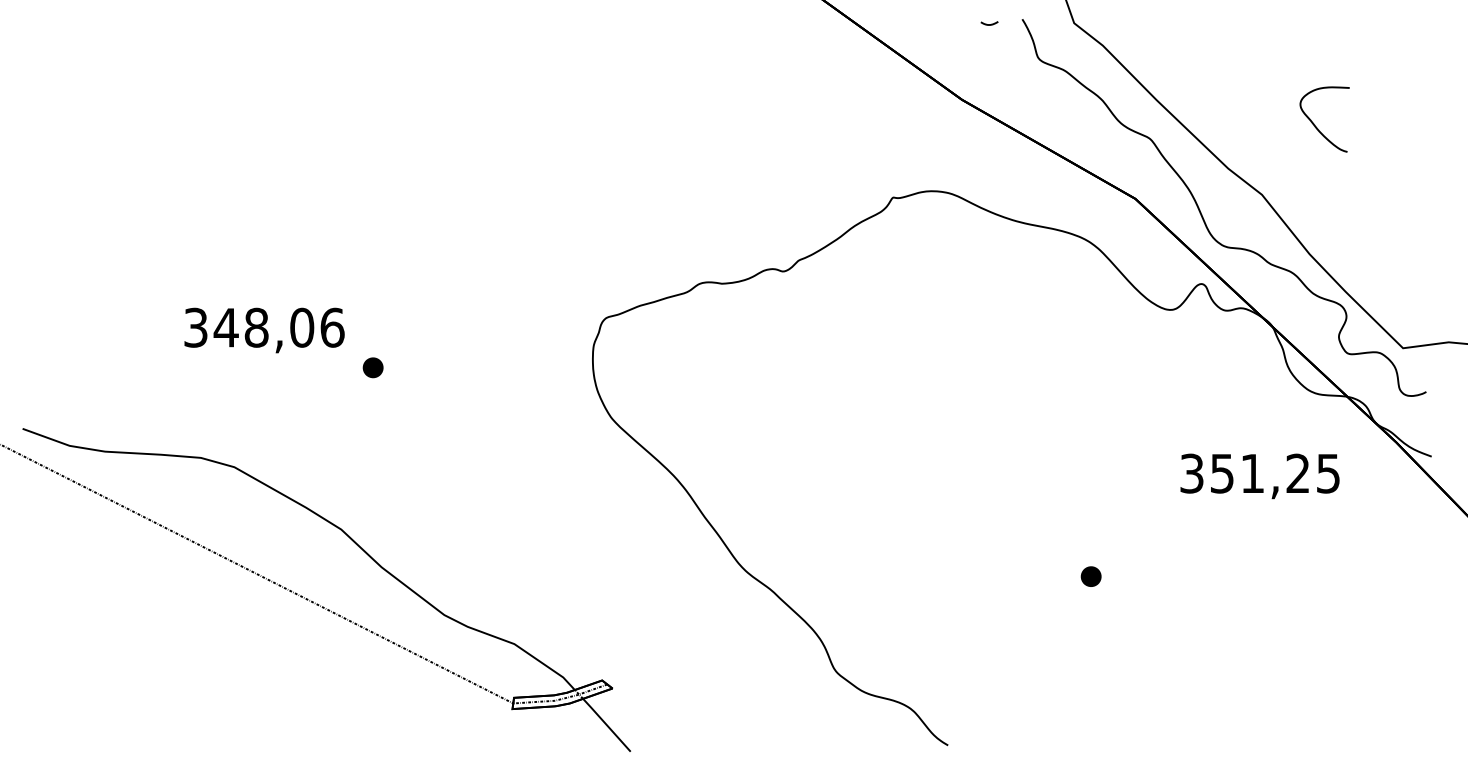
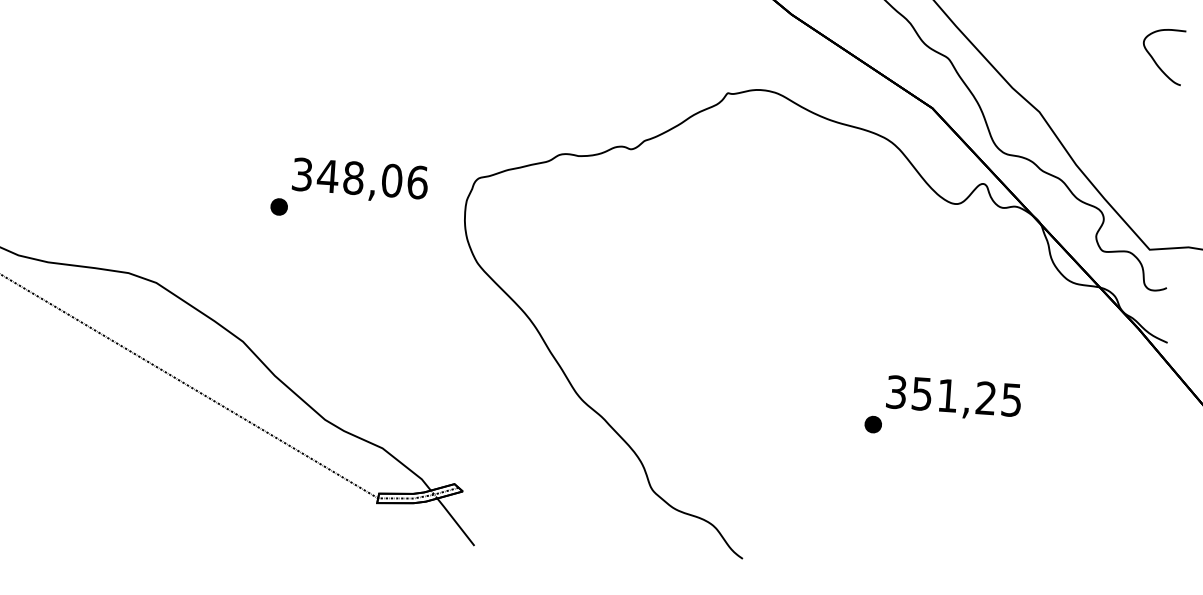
curve: (1316, 126) -> (1156, 62), moved
text: (264, 330) -> (360, 180), moved
text: (1259, 476) -> (953, 398), moved

